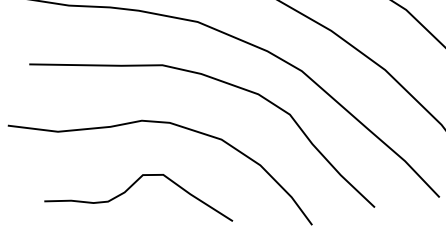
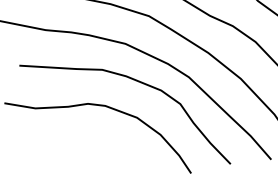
curve: (129, 189) -> (78, 146), removed

